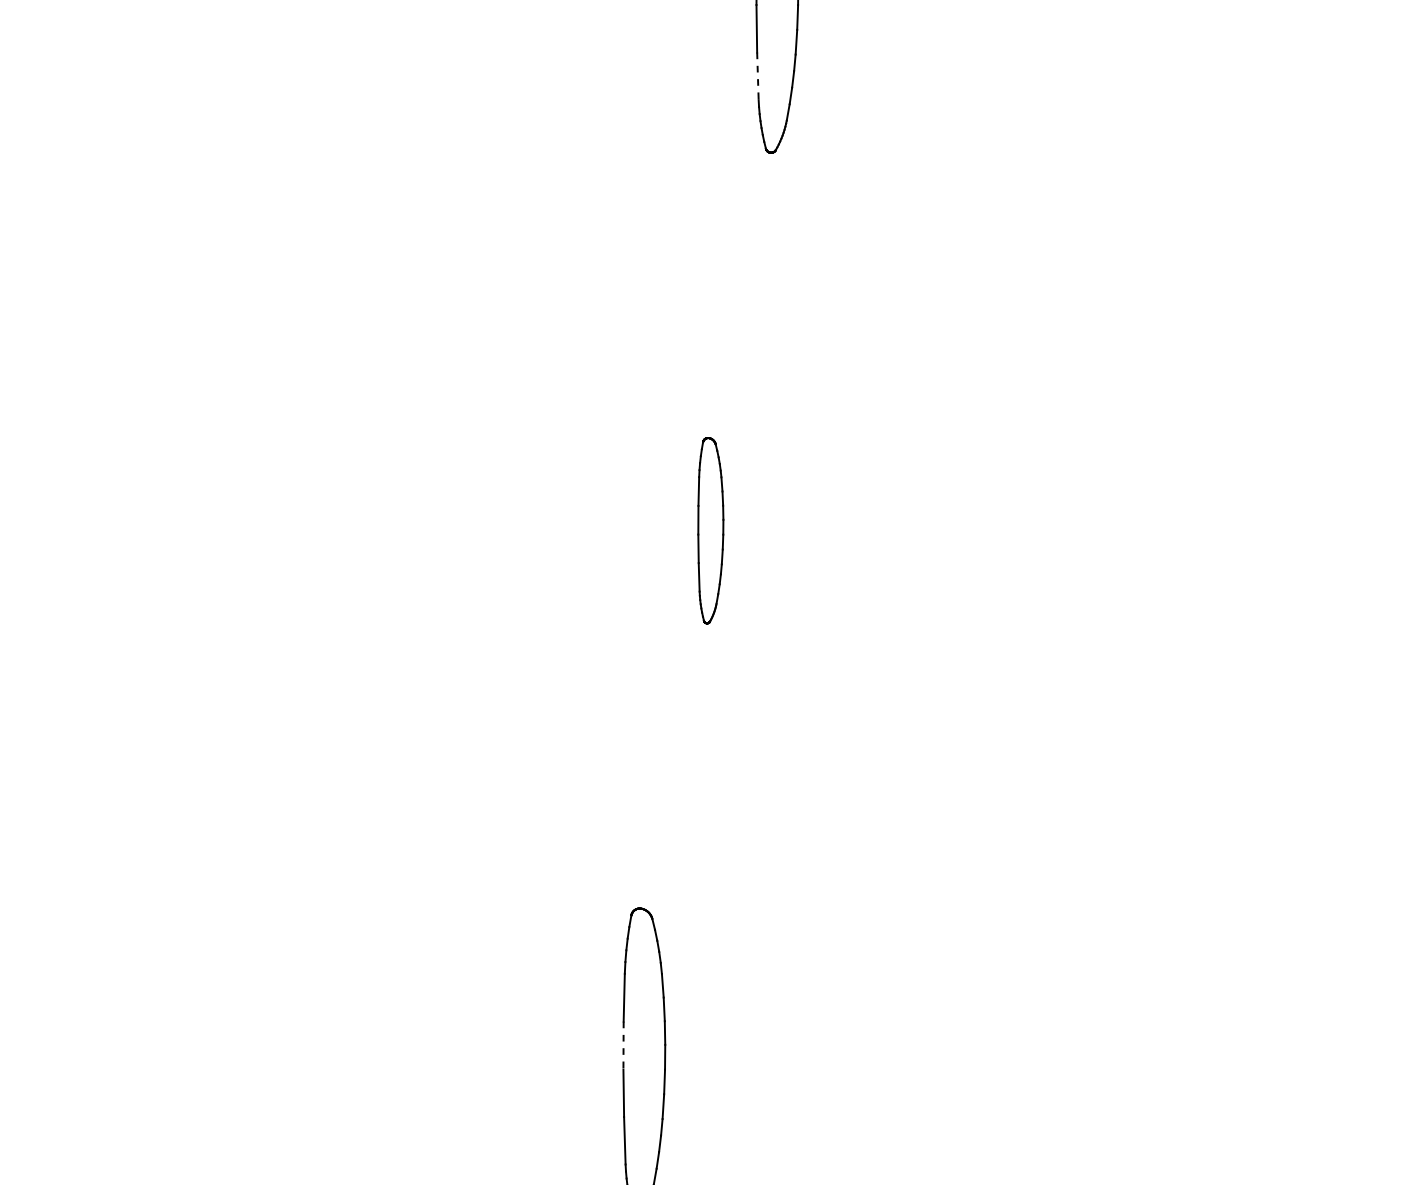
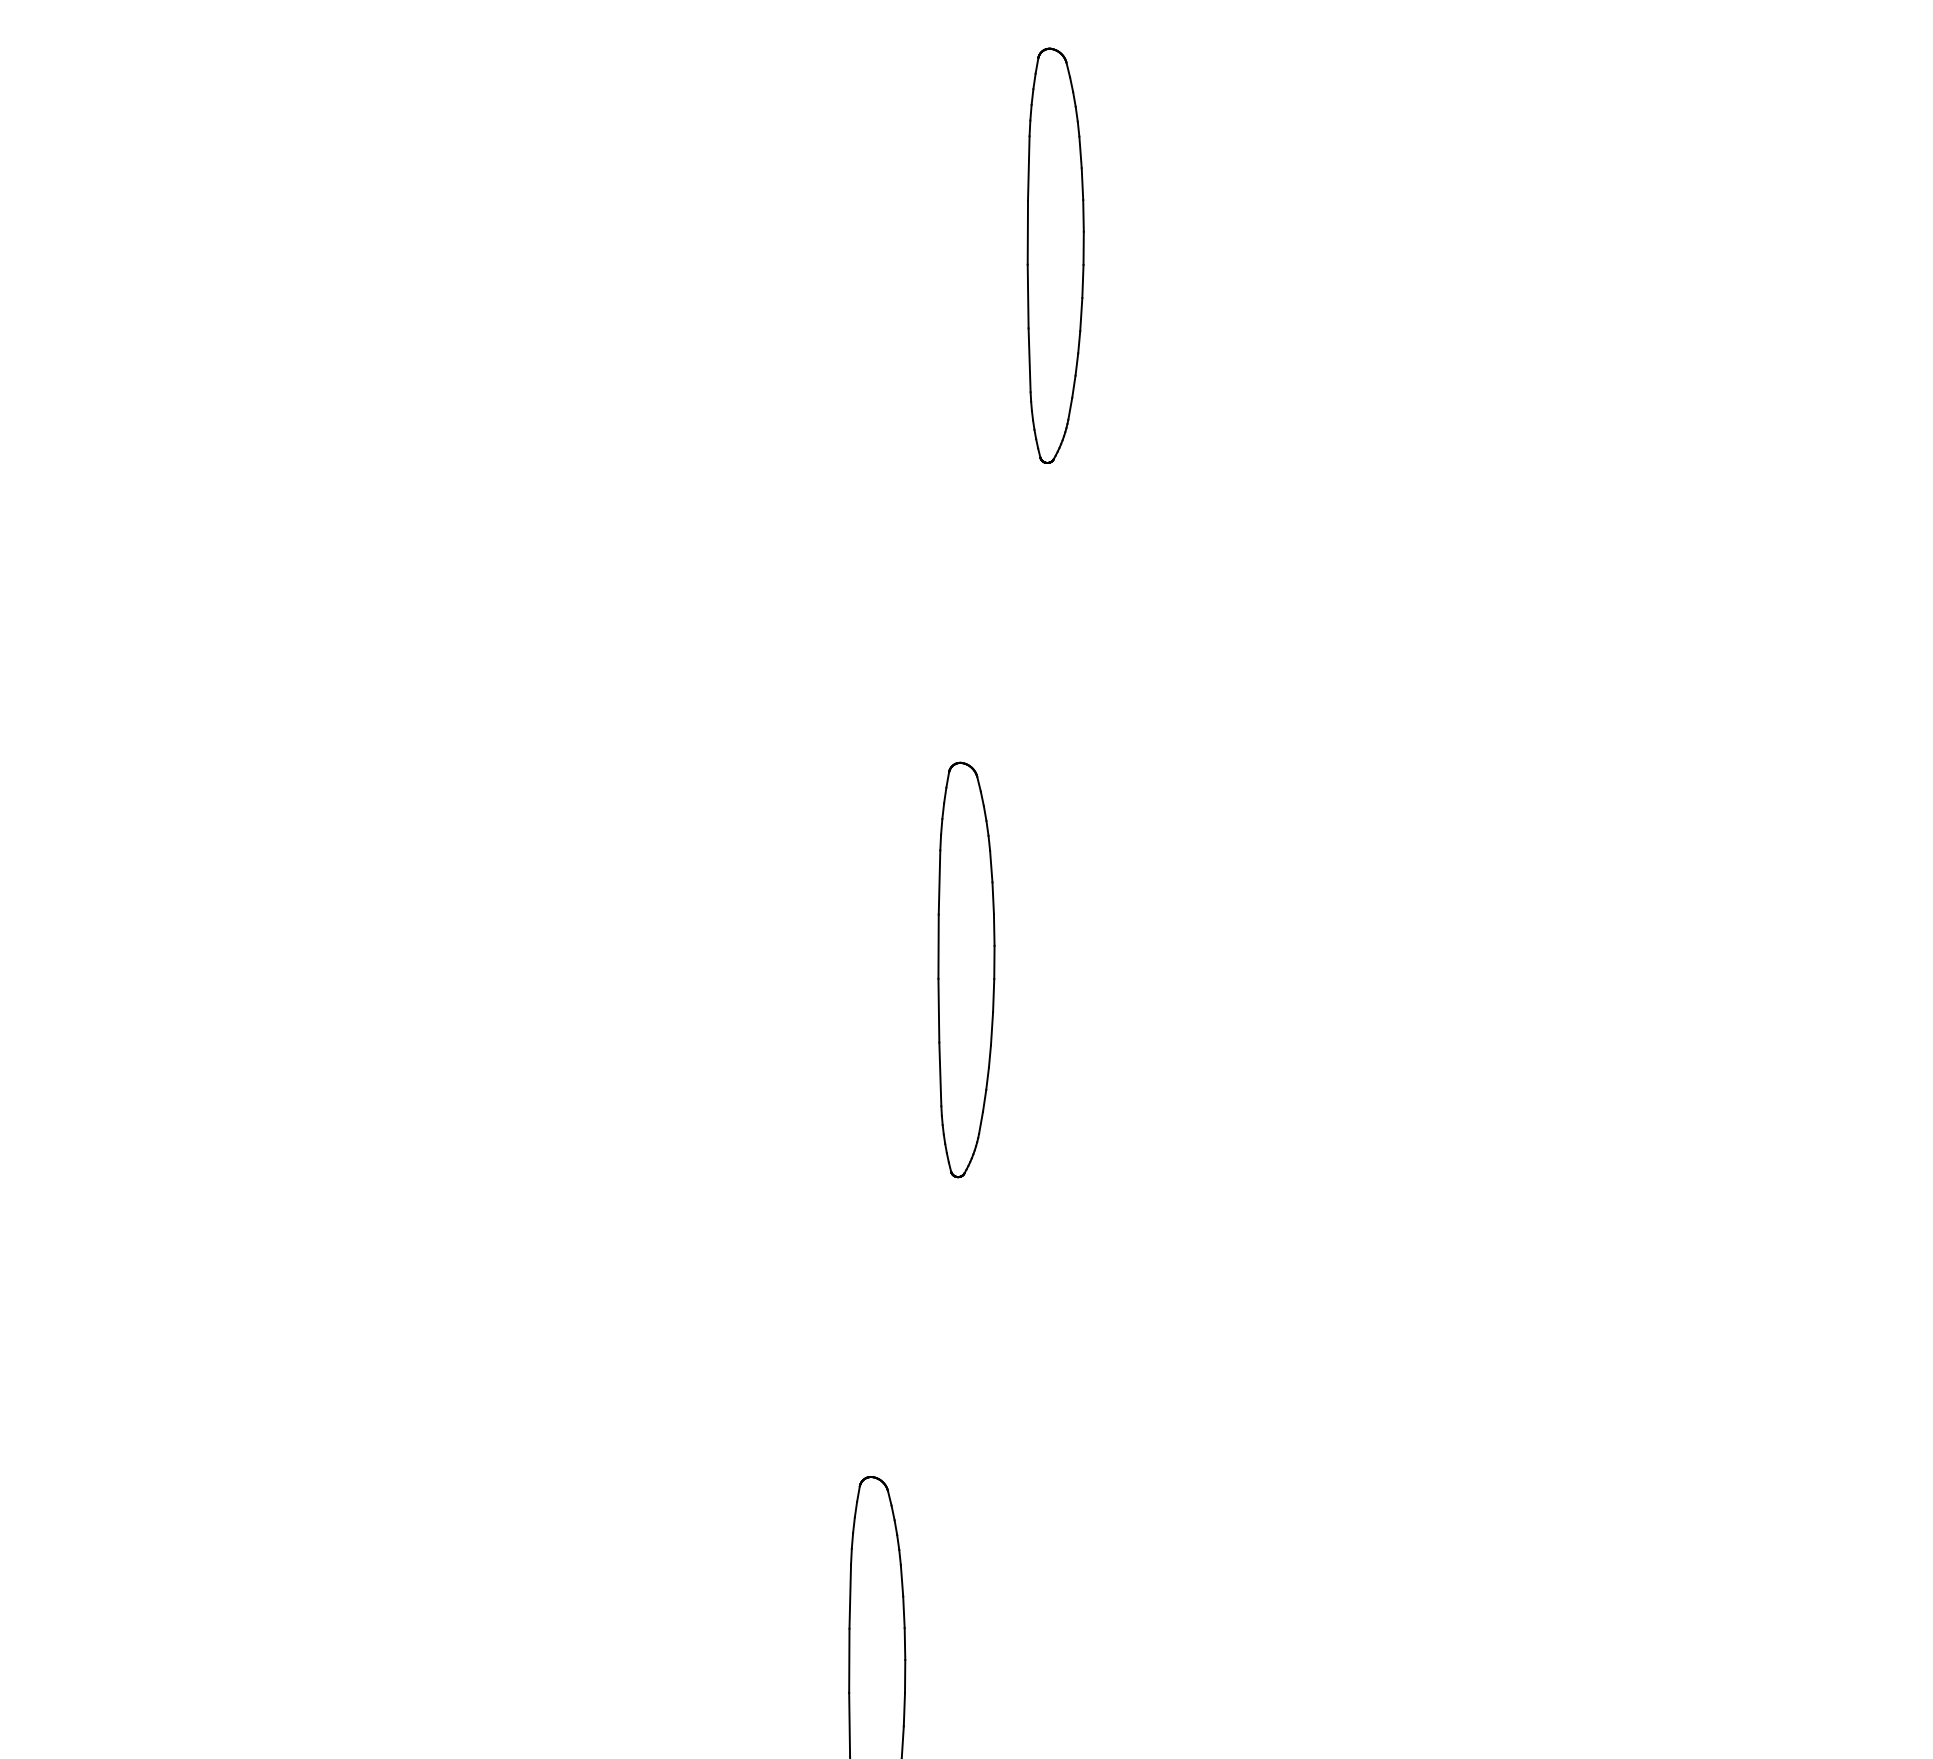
line: (757, 76) -> (1029, 360), dashed -> solid
part: (710, 530) -> (966, 969), size x1.67
line: (623, 1046) -> (849, 1661), dashed -> solid

